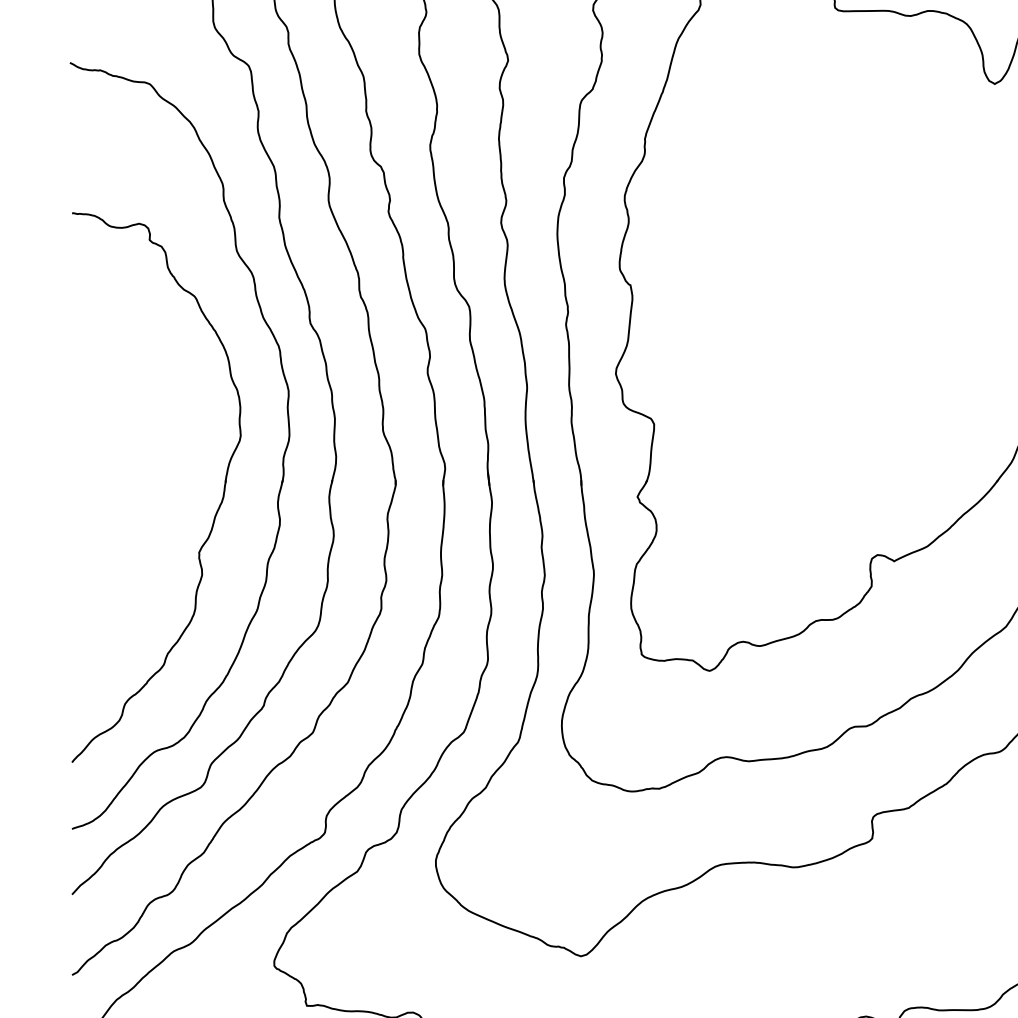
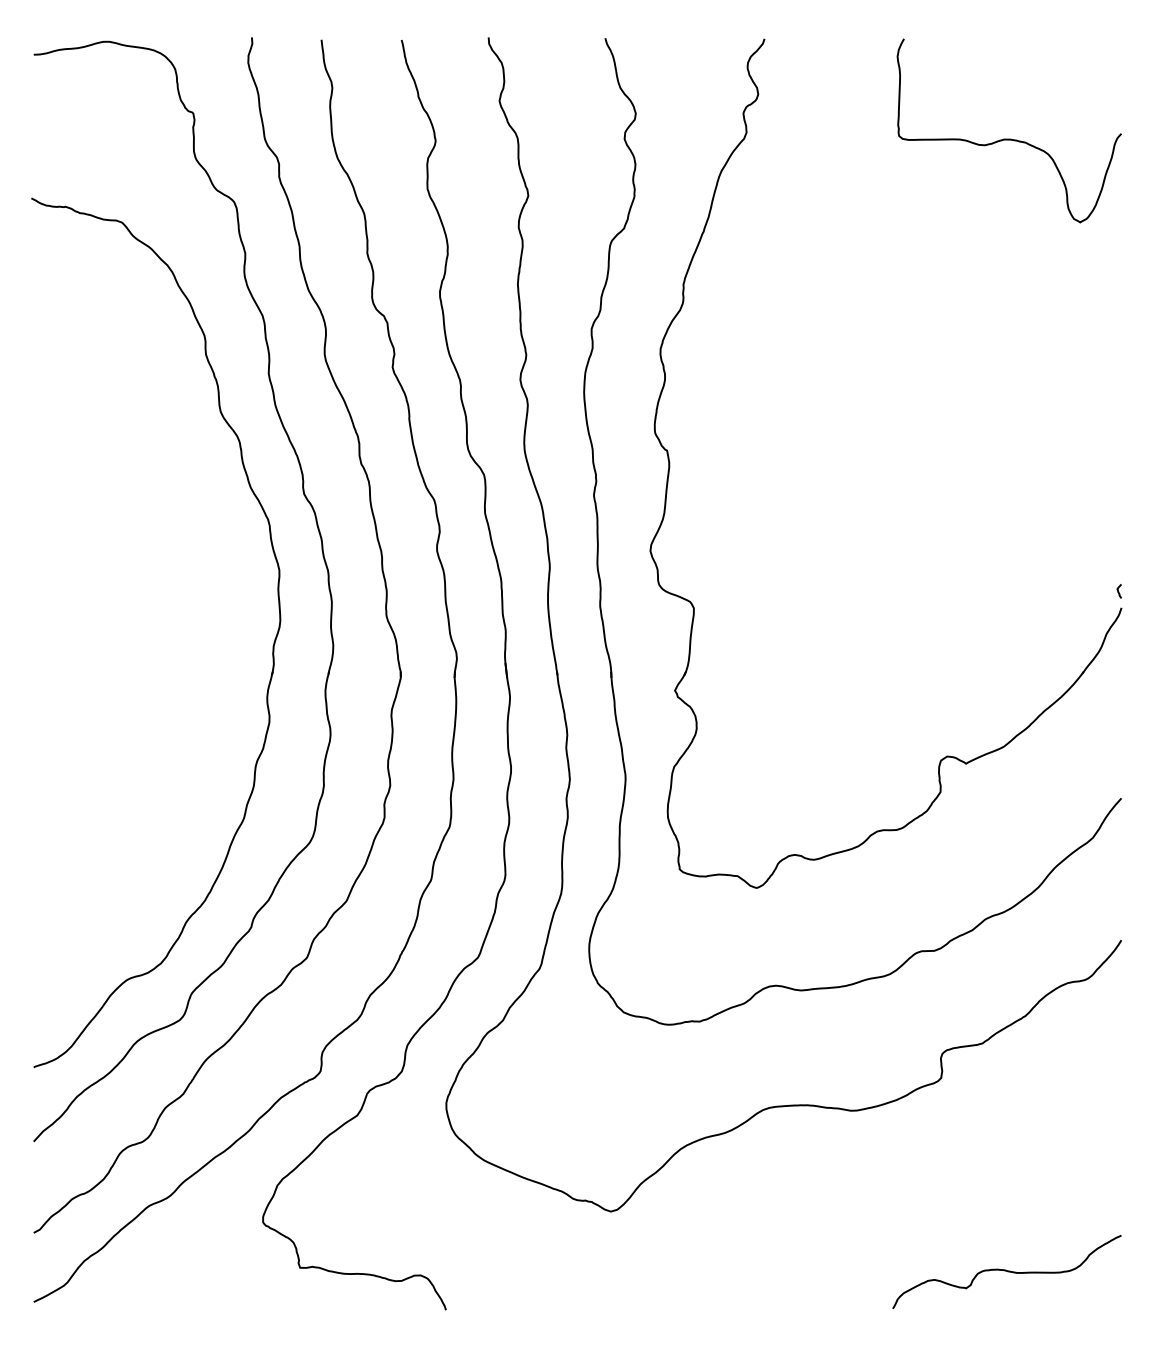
part: (214, 515) -> (195, 711), removed

